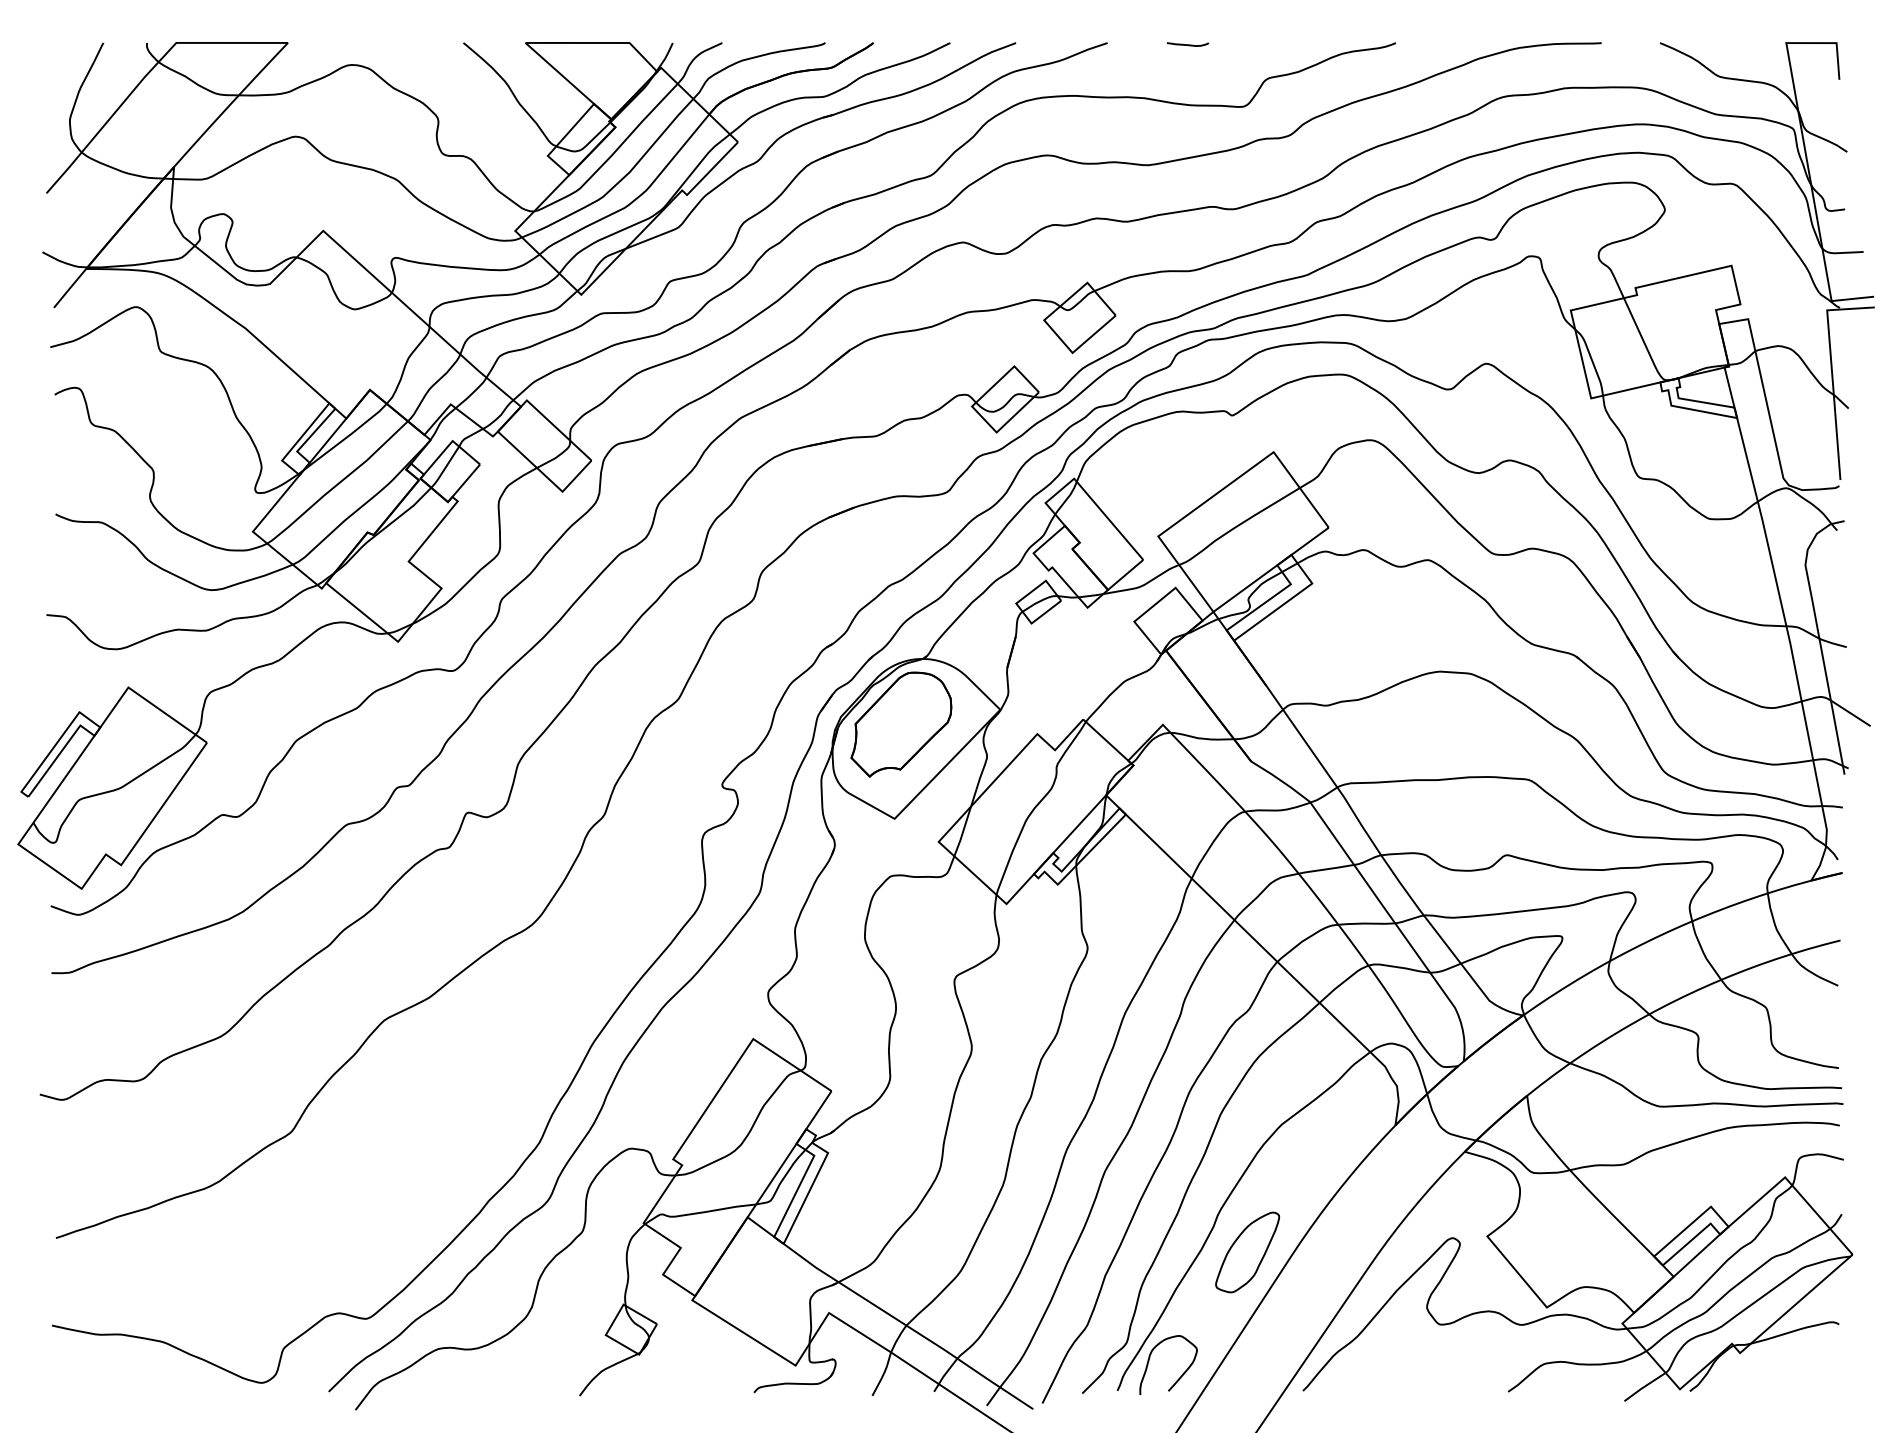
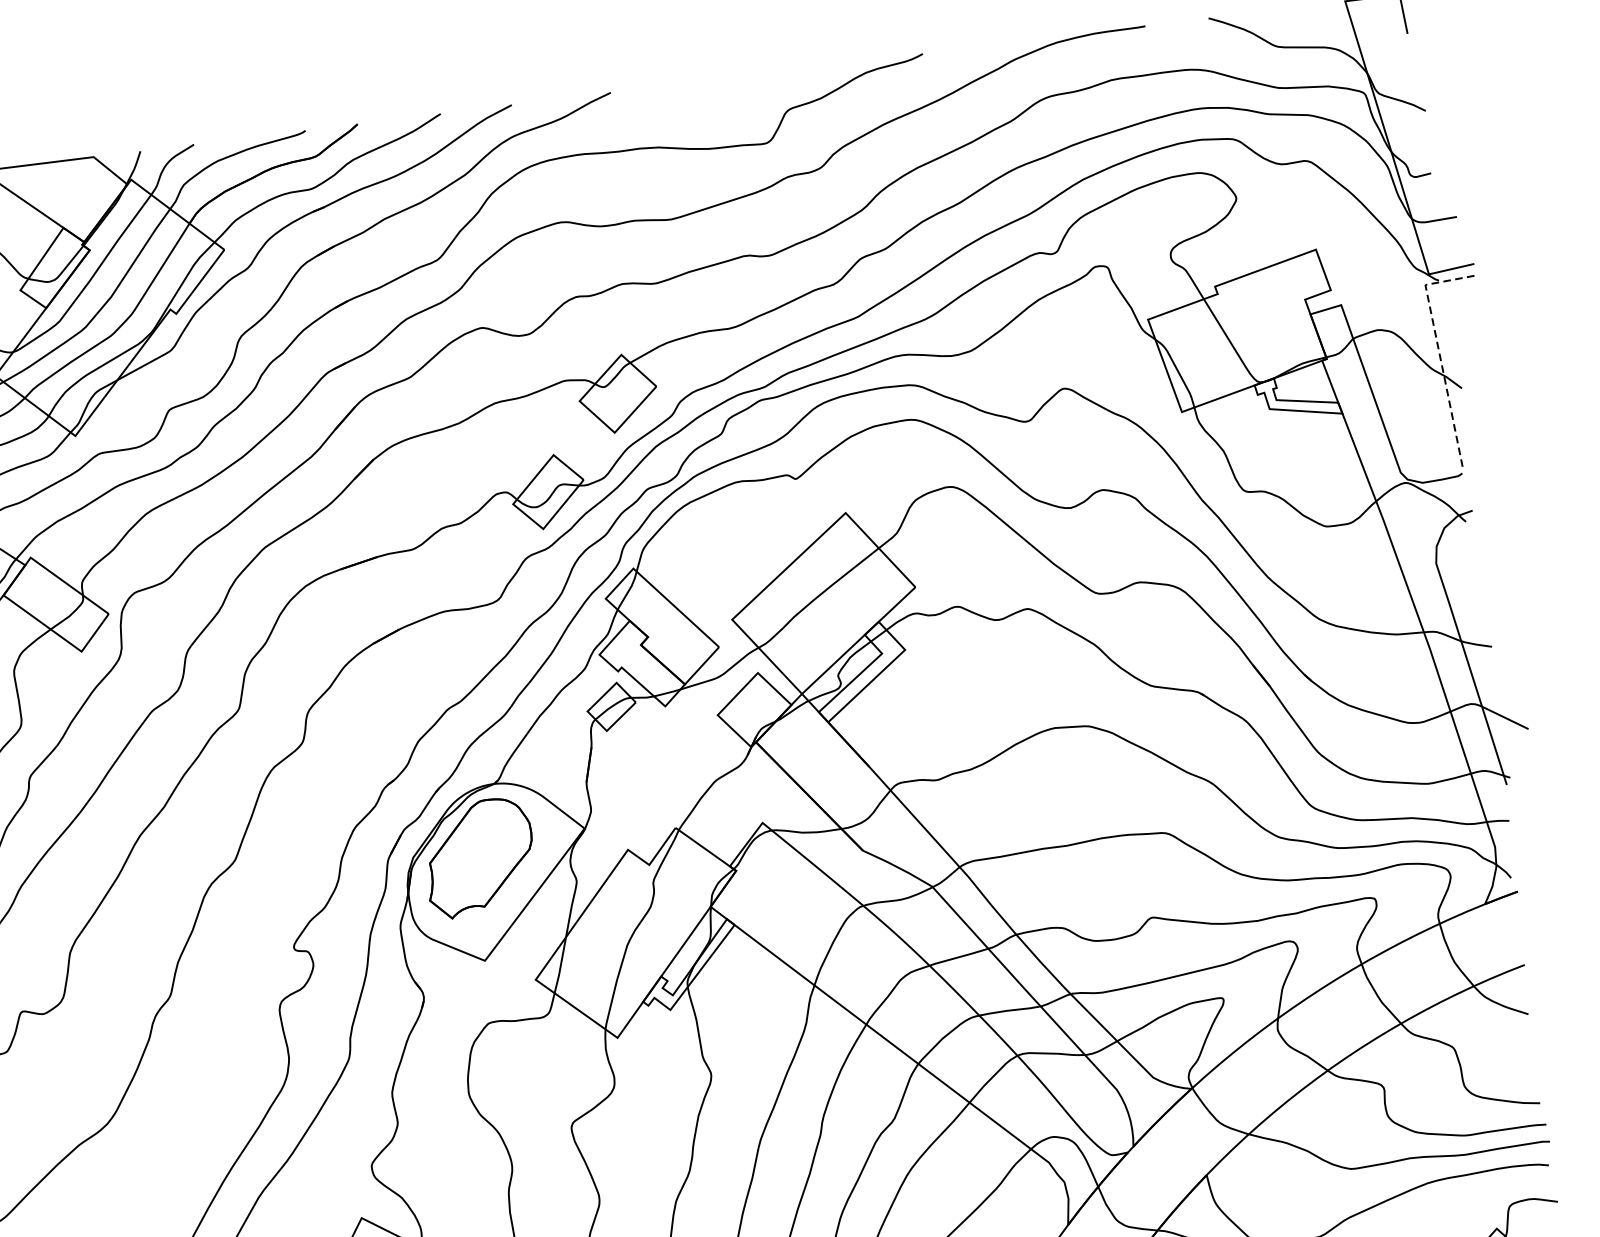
curve: (1188, 44) -> (698, 83), removed
line: (1831, 371) -> (1438, 350), solid -> dashed

